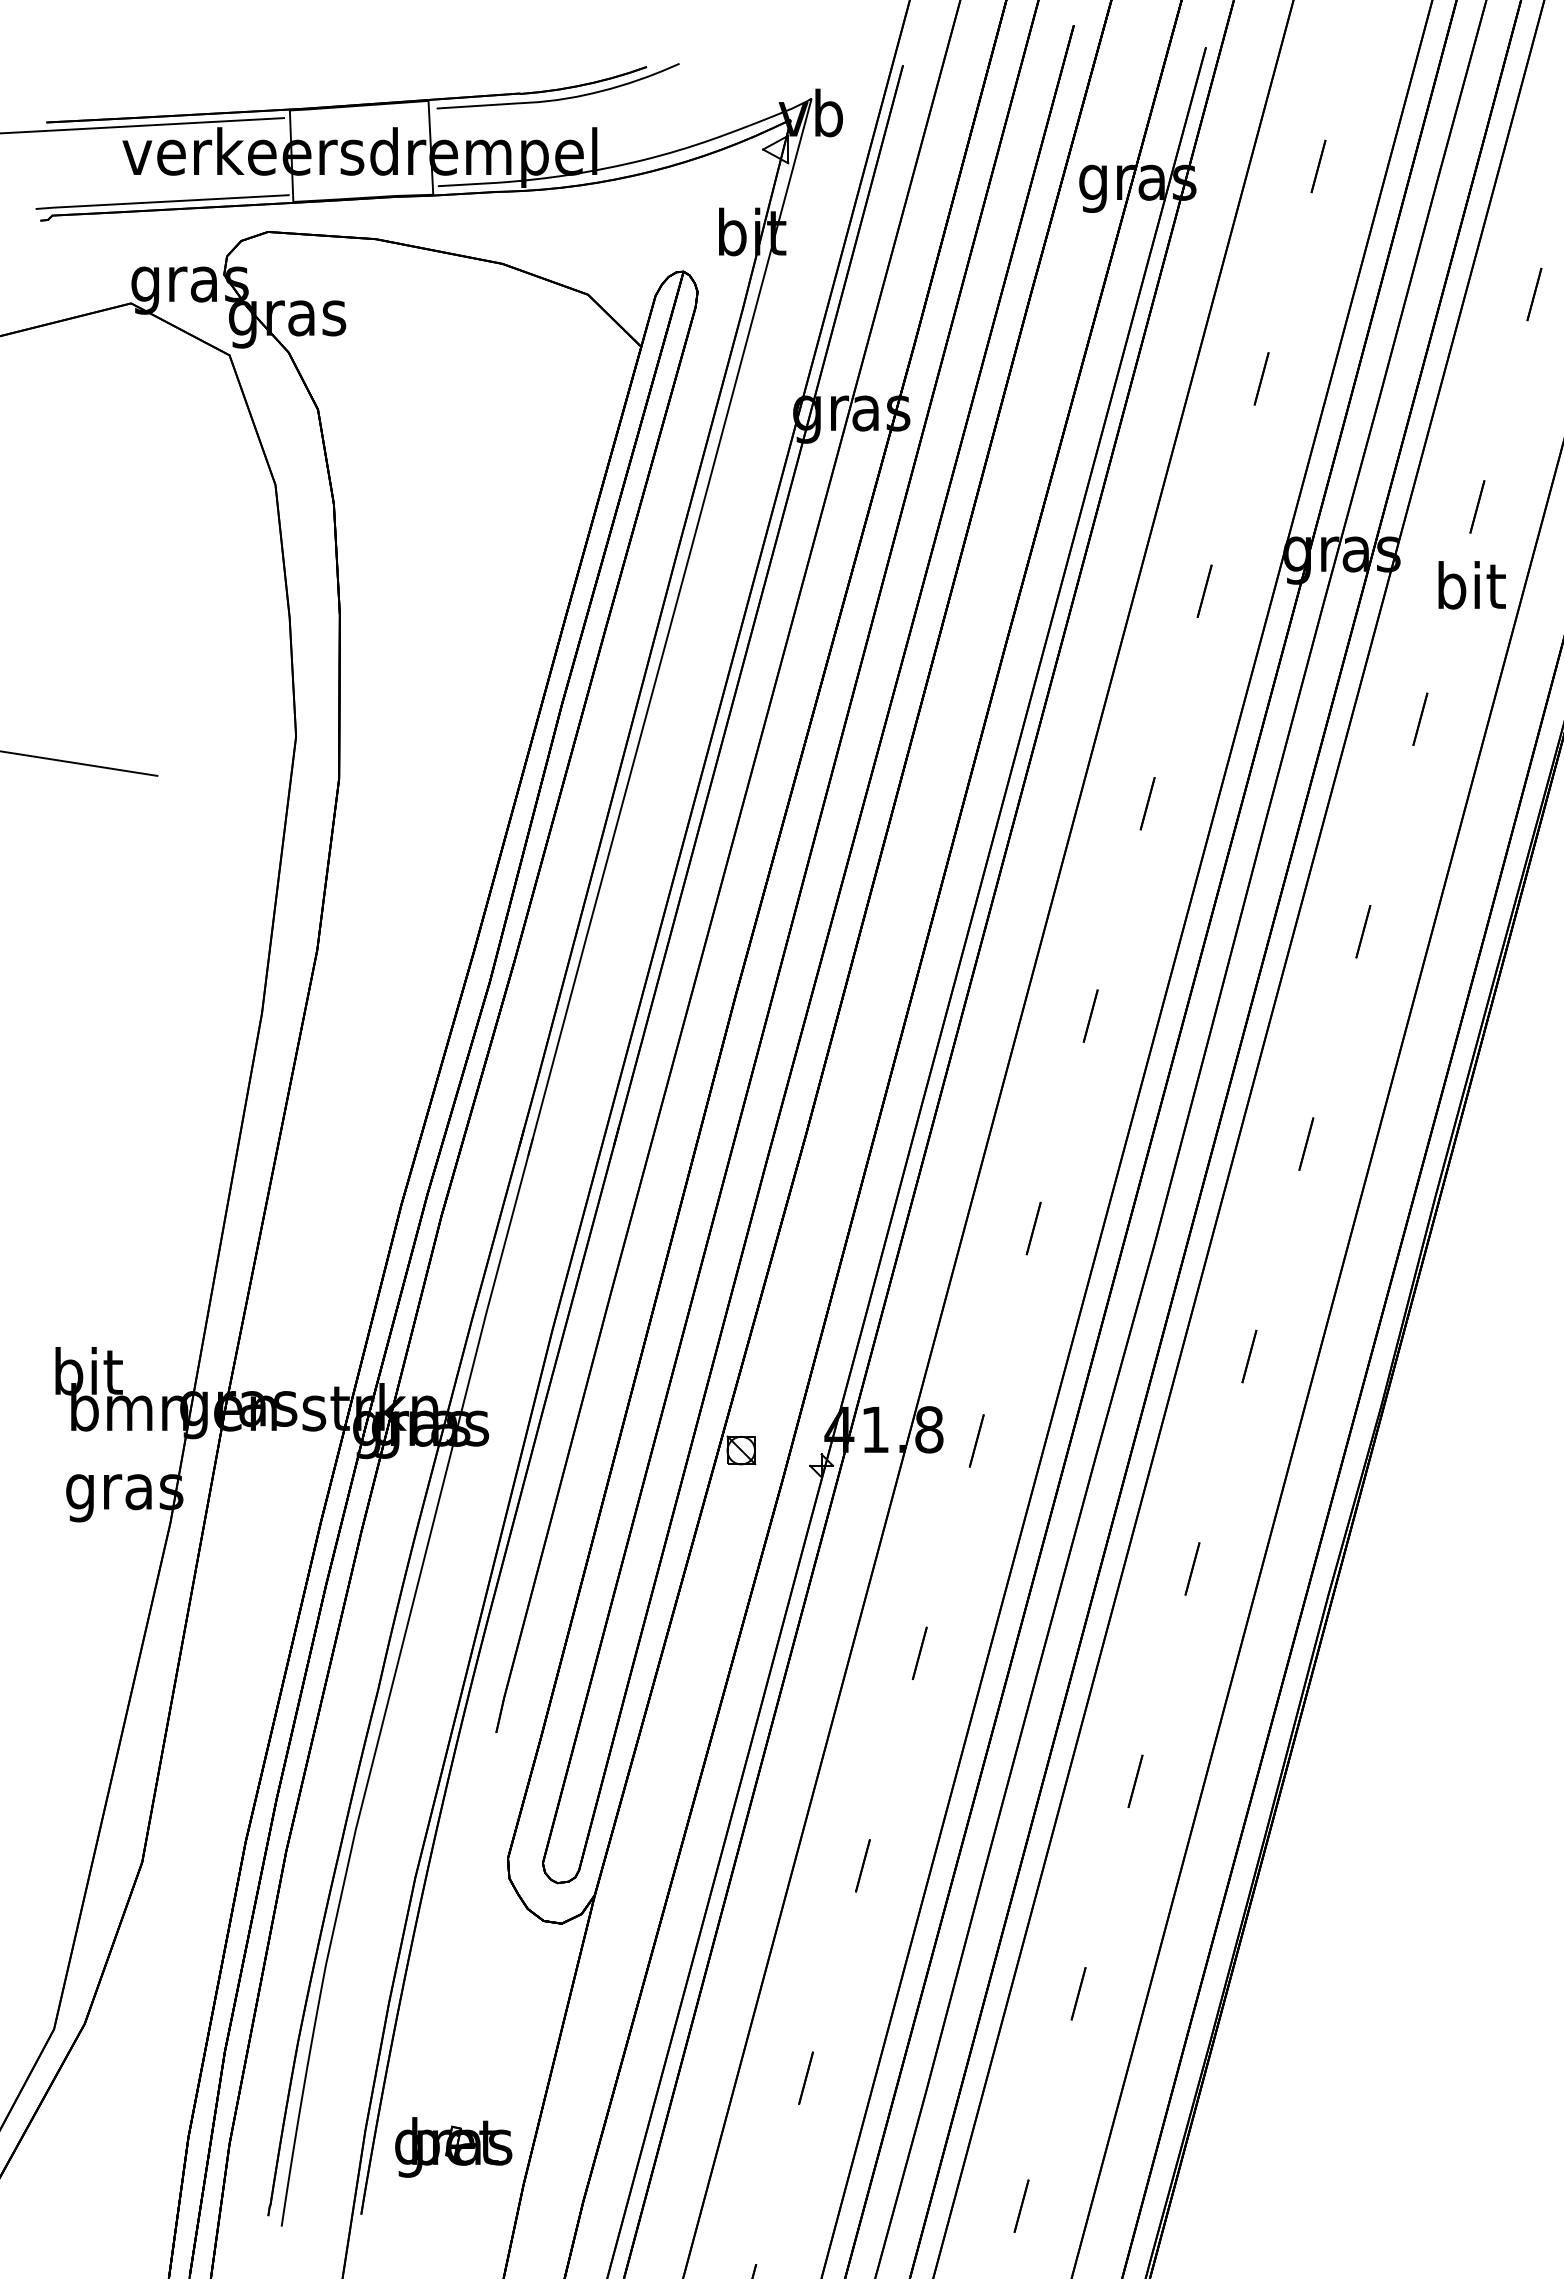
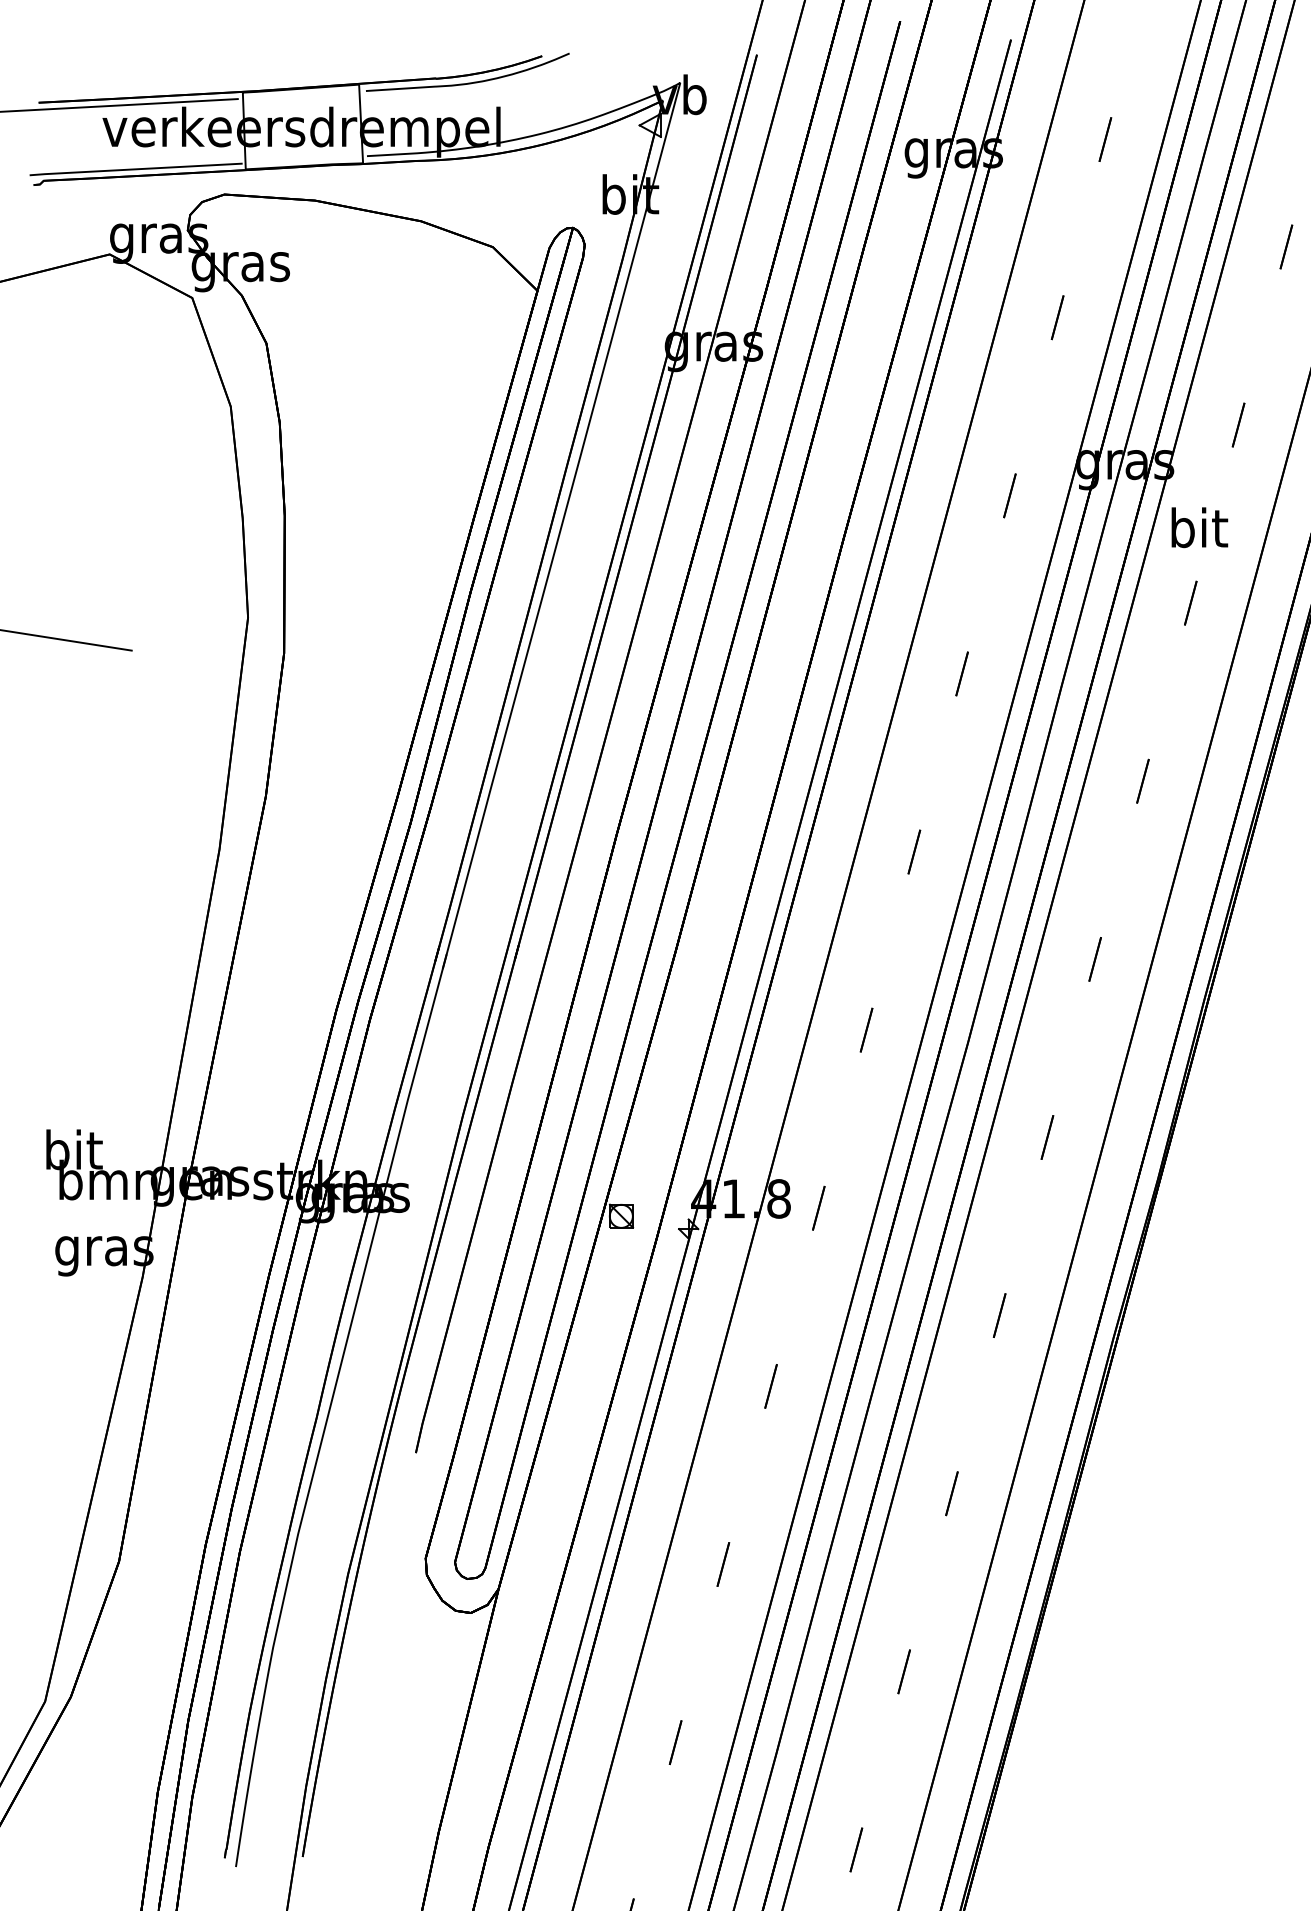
text: (1471, 585) -> (1199, 527), moved
part: (453, 2147) -> (380, 1800), removed

